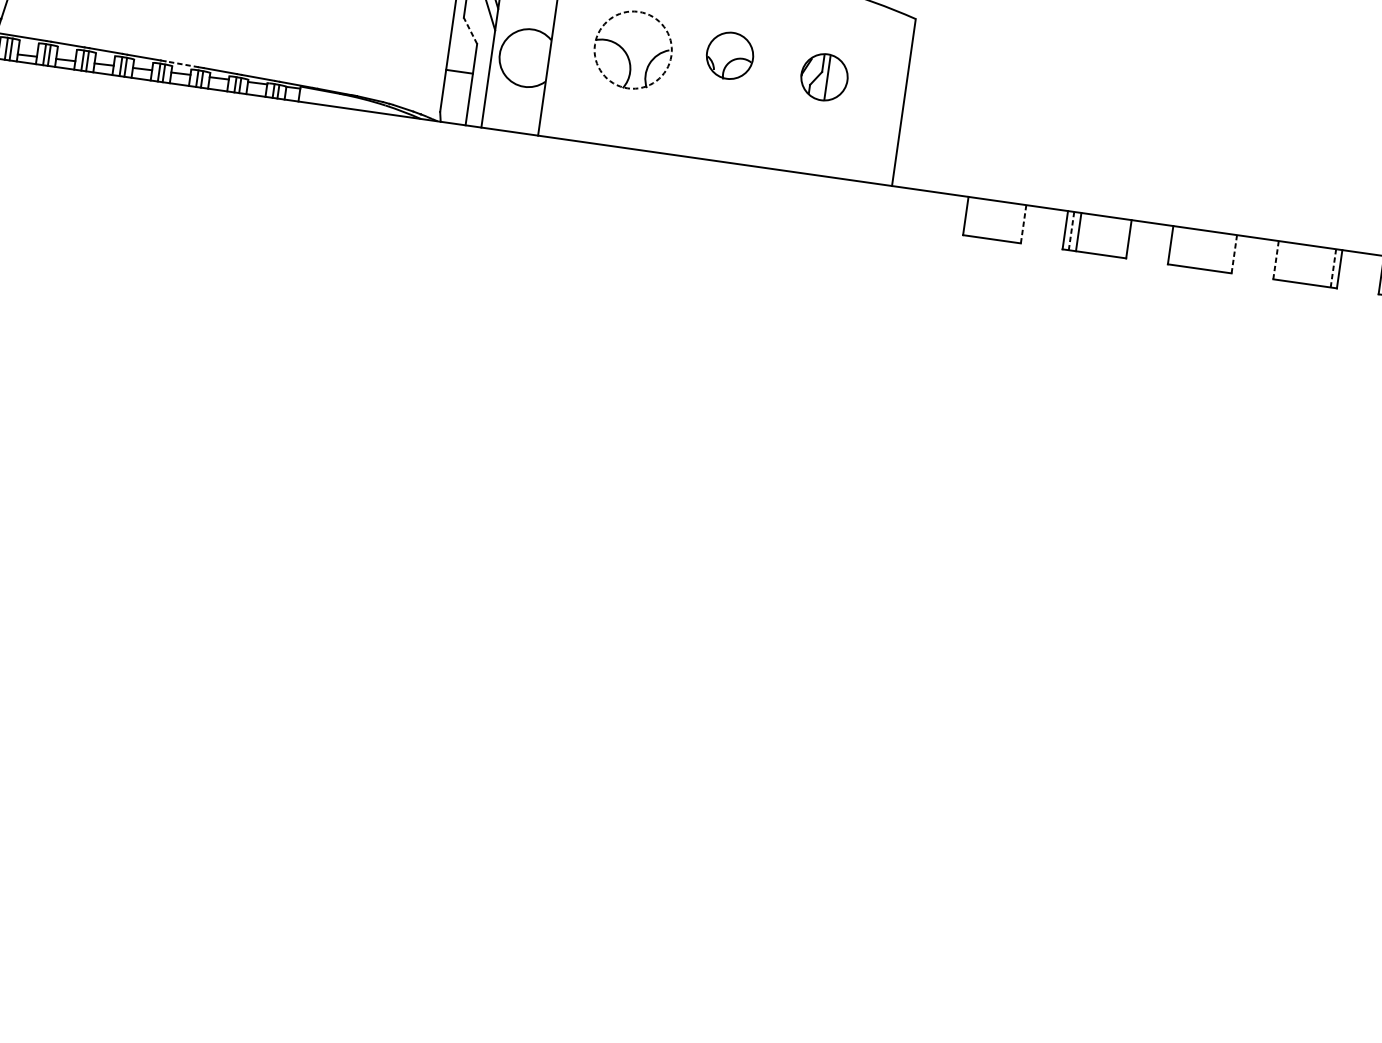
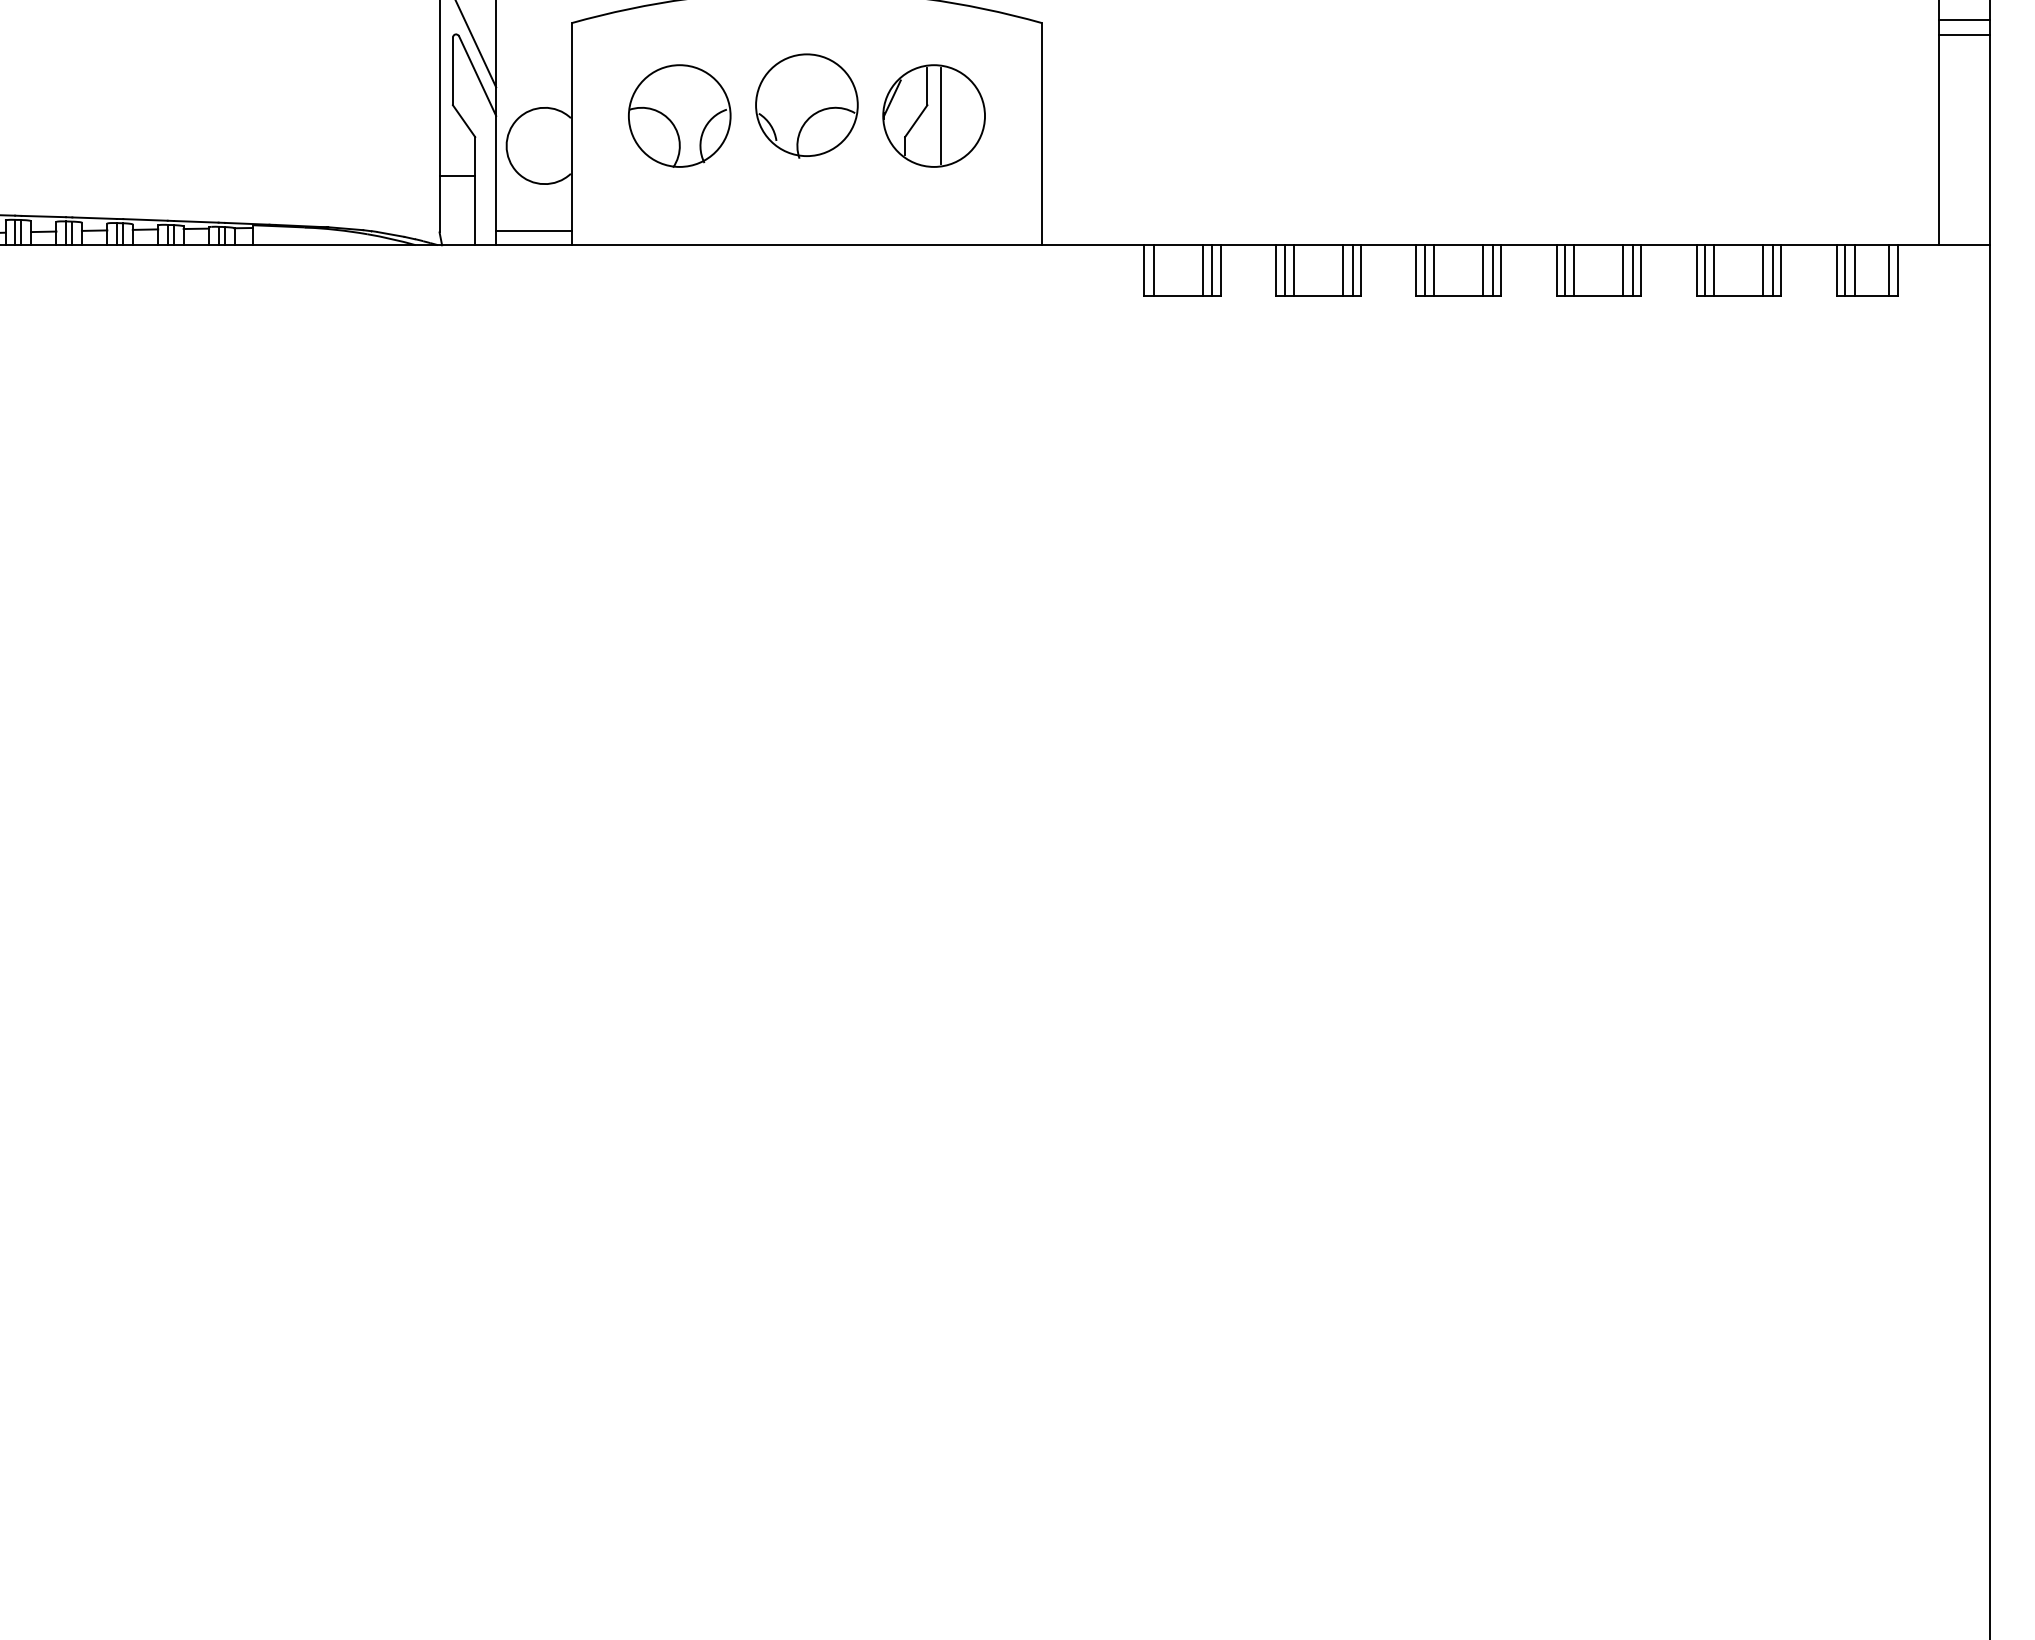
line: (470, 30) -> (463, 120), dashed -> solid
circle: (633, 49) -> (679, 115), dashed -> solid
part: (729, 55) -> (806, 105), size x1.67
line: (182, 64) -> (94, 218), dashed -> solid
part: (824, 76) -> (933, 115), size x1.67
line: (511, 120) -> (533, 230), added
line: (972, 216) -> (1153, 270), added
line: (1009, 222) -> (1202, 270), added
line: (1017, 223) -> (1212, 270), added
line: (1023, 224) -> (1220, 270), dashed -> solid
line: (1071, 231) -> (1284, 271), dashed -> solid
line: (1115, 237) -> (1343, 270), added
line: (1122, 238) -> (1352, 270), added
line: (1176, 245) -> (1424, 270), added
line: (1184, 247) -> (1434, 270), added
line: (1221, 252) -> (1483, 270), added
line: (1227, 253) -> (1492, 270), added
line: (1234, 254) -> (1501, 270), dashed -> solid
line: (1275, 260) -> (1556, 271), dashed -> solid
line: (1282, 260) -> (1564, 270), added
line: (1289, 262) -> (1574, 270), added
line: (1326, 267) -> (1623, 270), added
line: (1333, 268) -> (1632, 270), dashed -> solid

